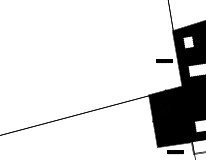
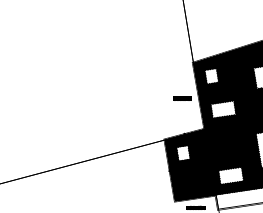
hatch: (164, 106) -> (182, 152), removed

